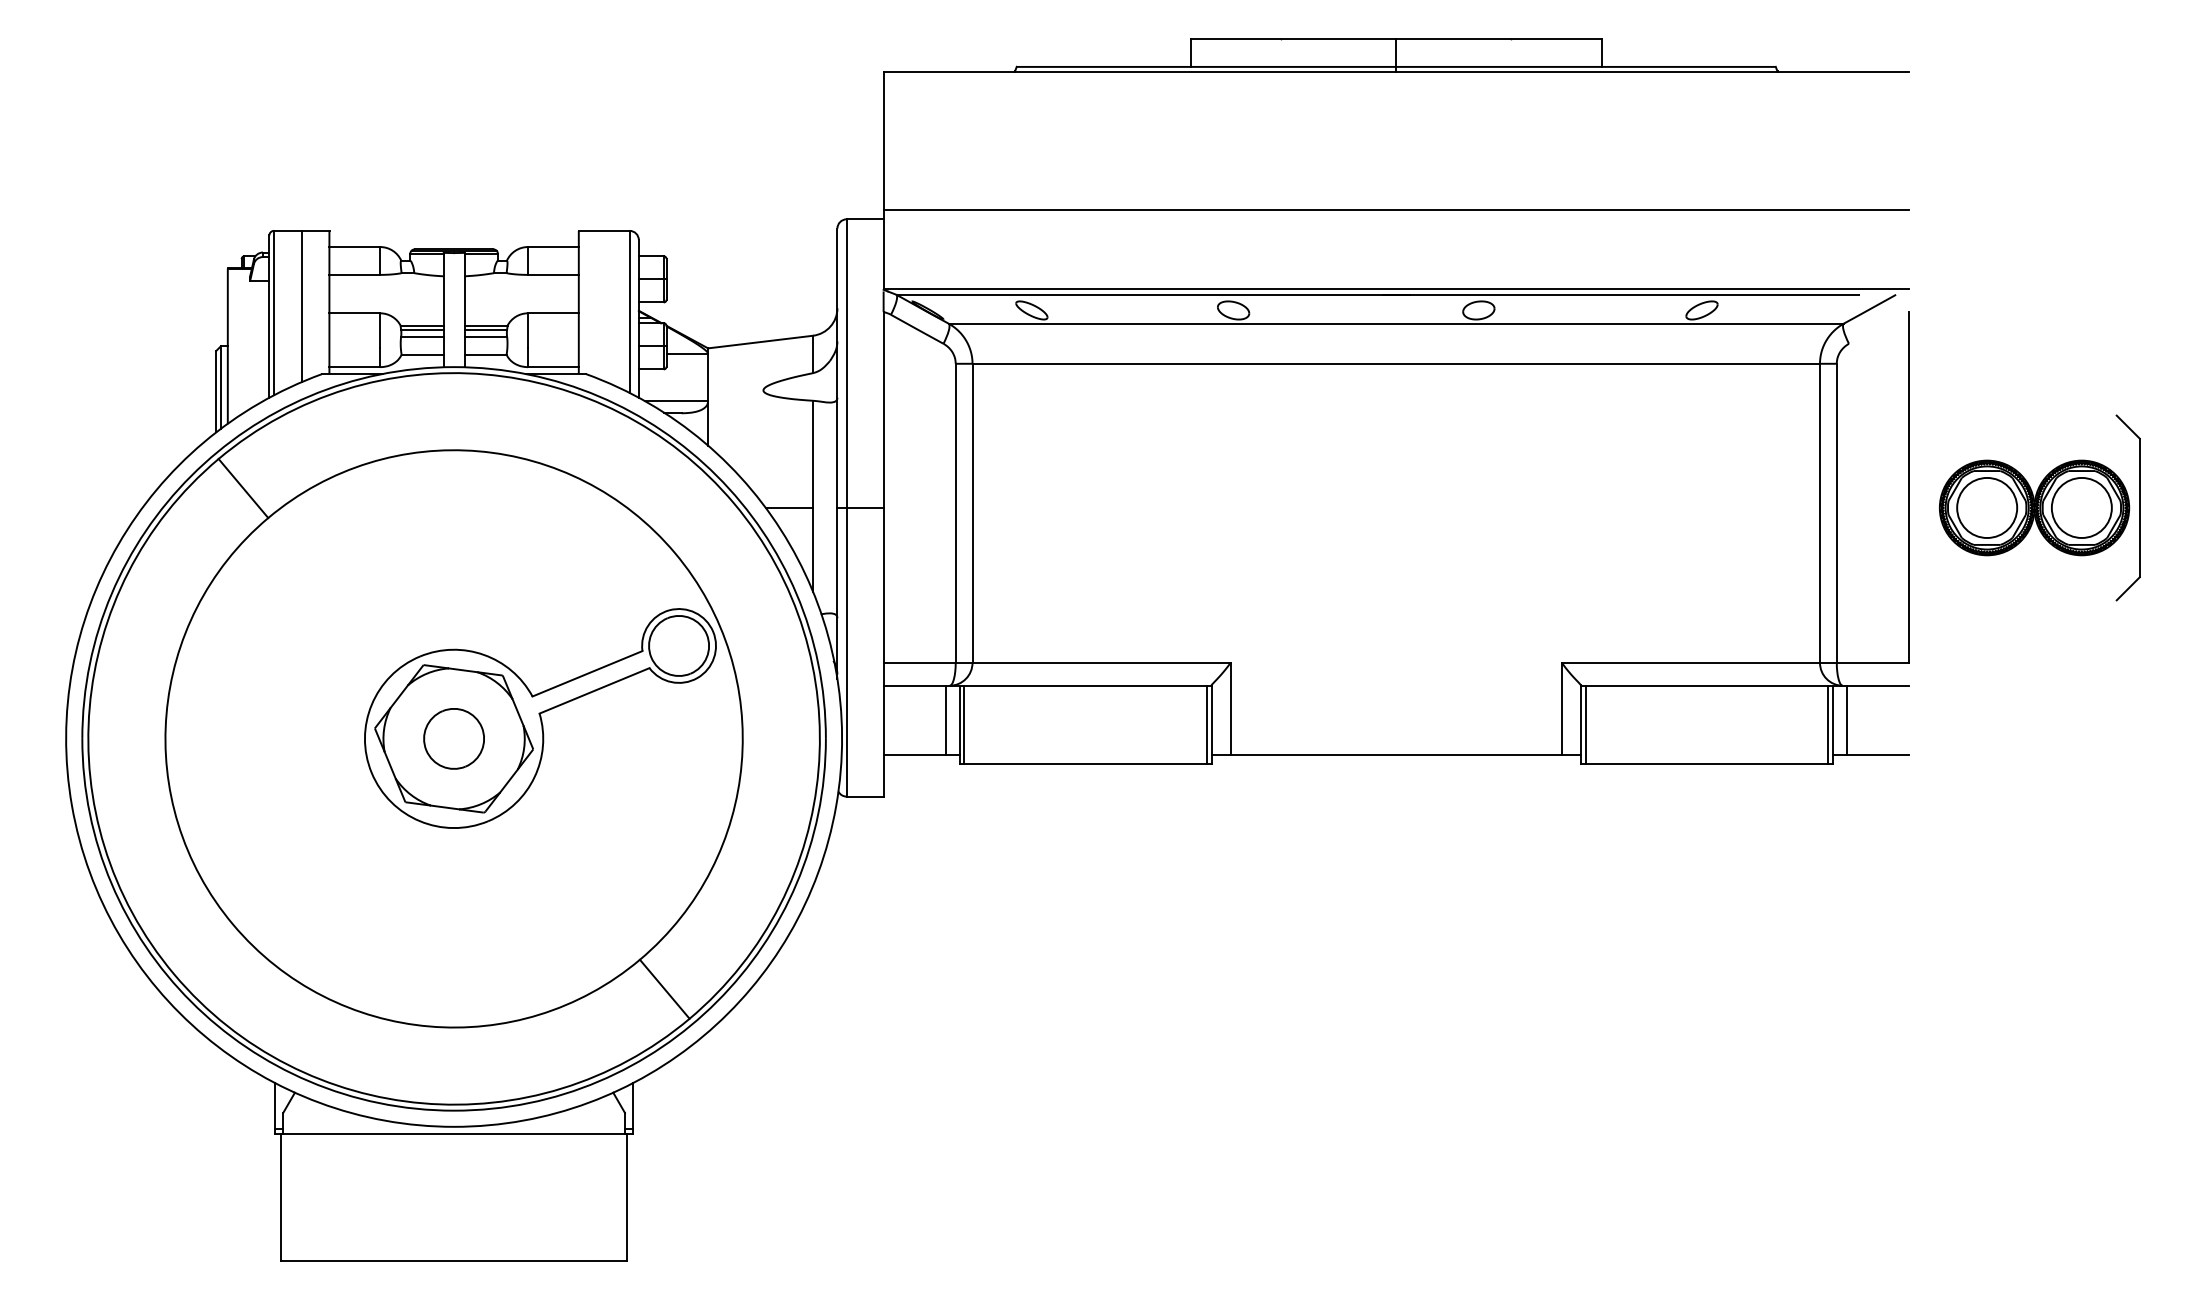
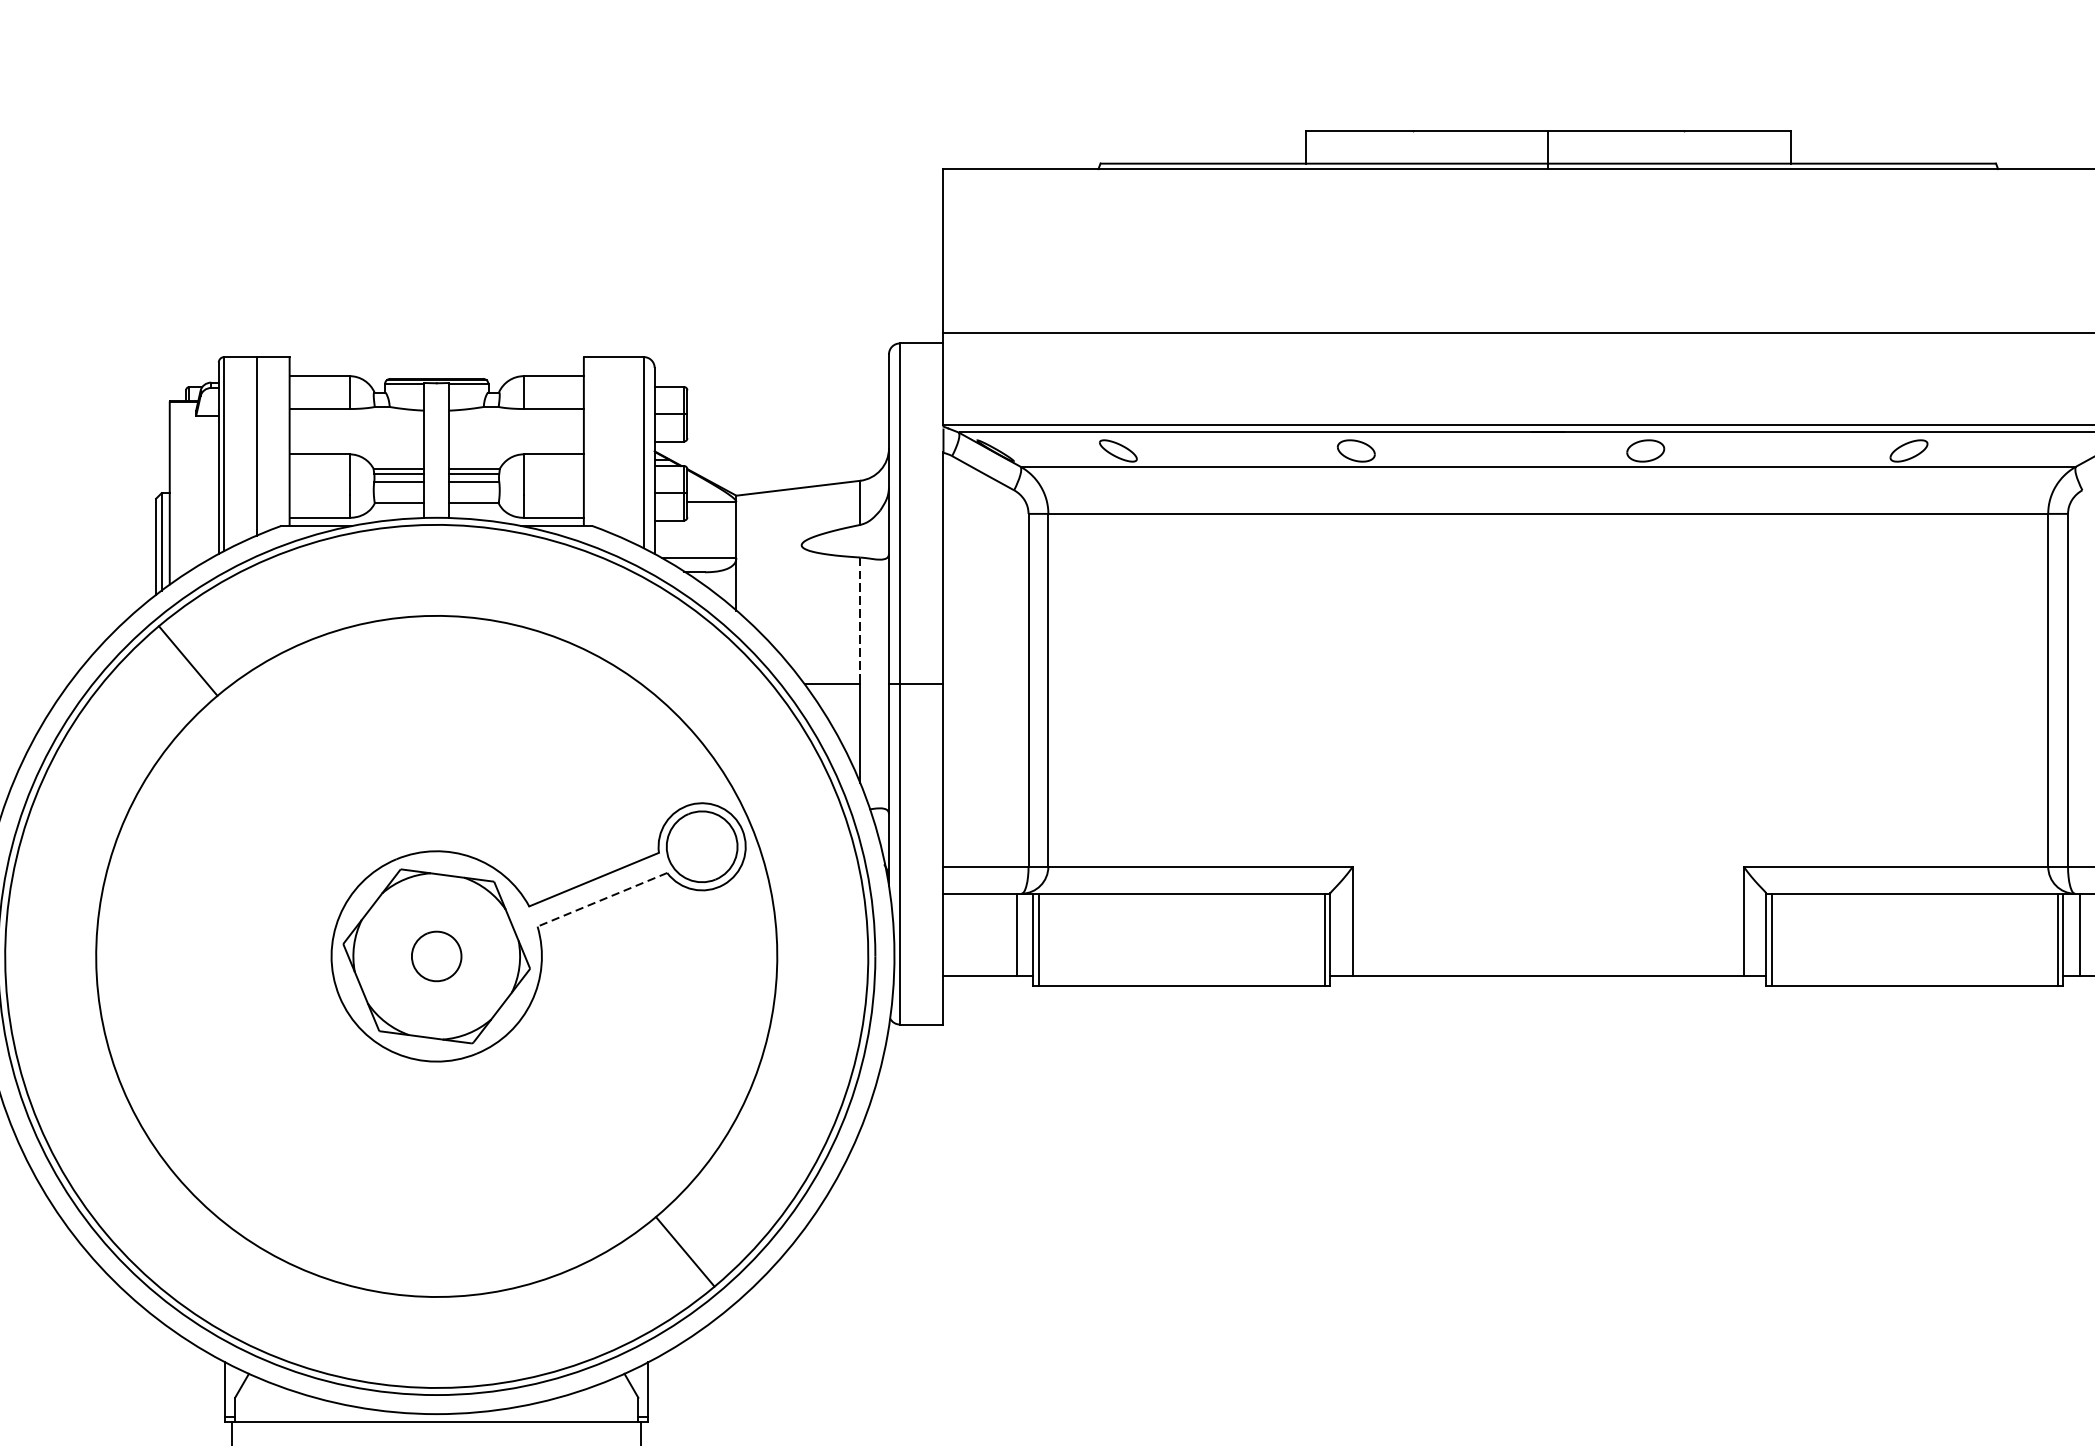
line: (813, 454) -> (860, 620), solid -> dashed
line: (594, 691) -> (602, 900), solid -> dashed
part: (453, 738) -> (436, 955), size x0.7

